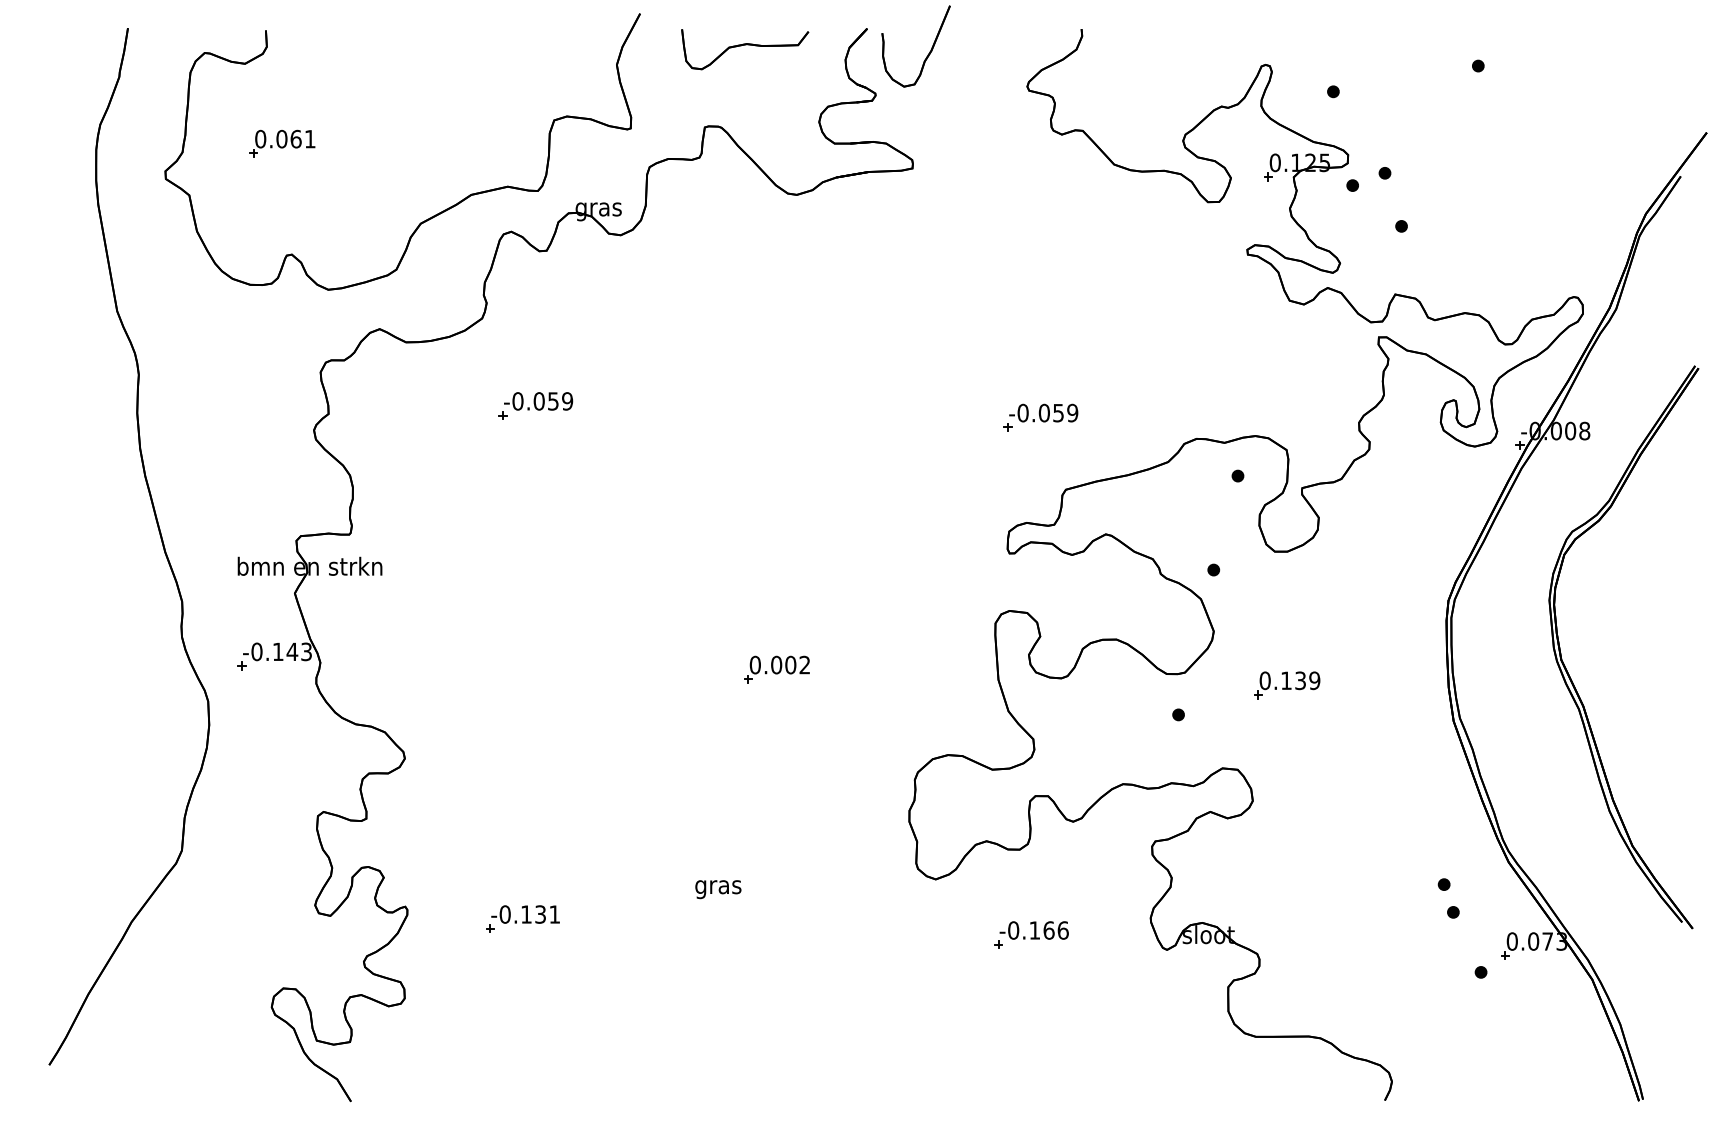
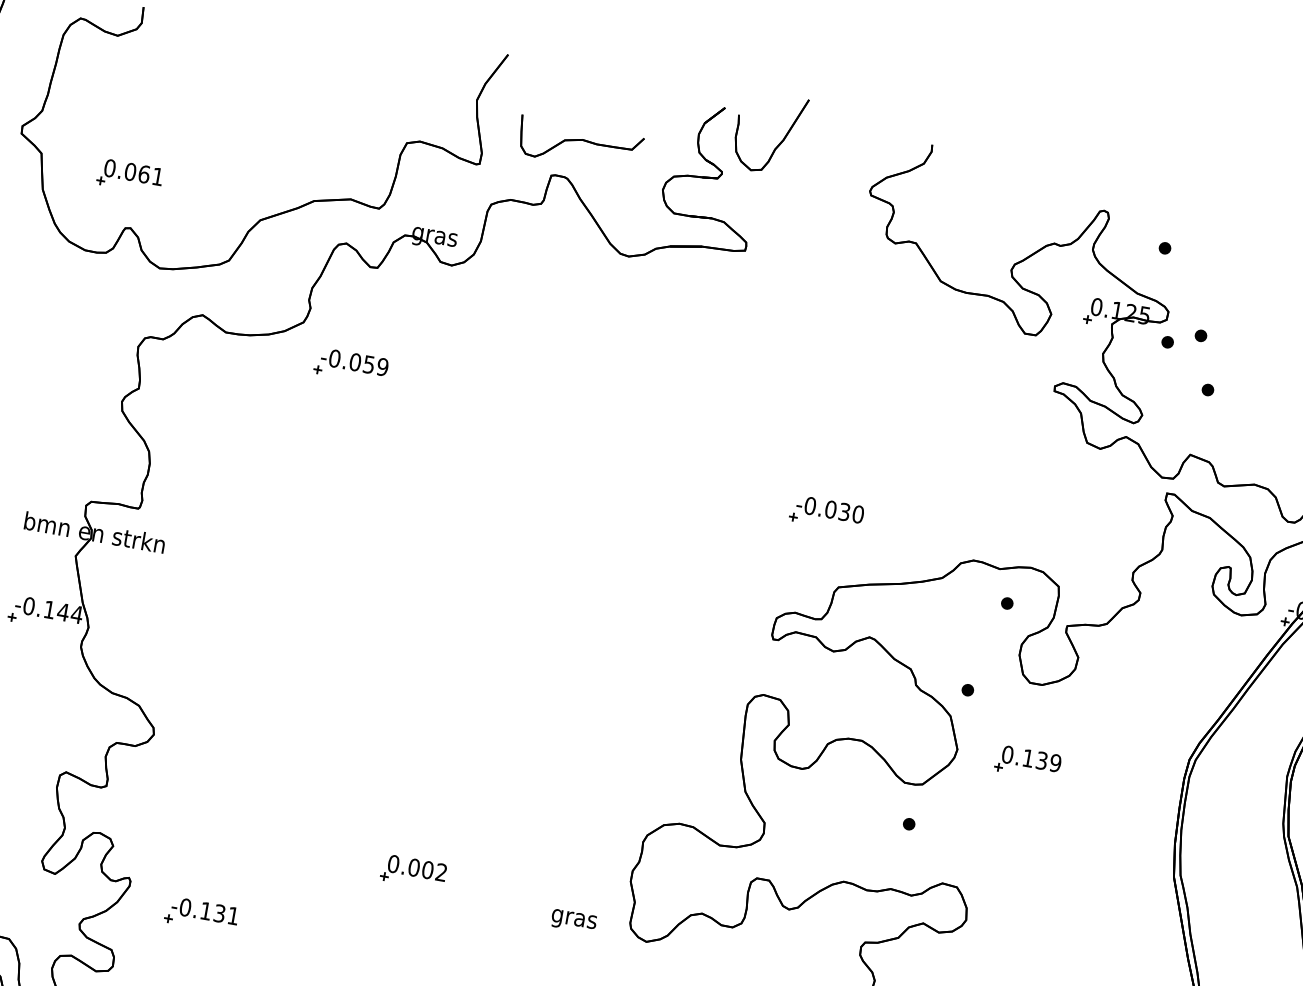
part: (745, 49) -> (580, 144), moved
part: (282, 143) -> (130, 176), moved
part: (535, 405) -> (351, 365), moved
text: (1065, 412) -> (851, 512), -0.059 -> -0.030
text: (306, 651) -> (77, 614), -0.143 -> -0.144
part: (776, 669) -> (413, 871), moved
part: (1287, 685) -> (1028, 763), moved
text: (718, 889) -> (574, 921), moved
part: (522, 918) -> (201, 914), moved

